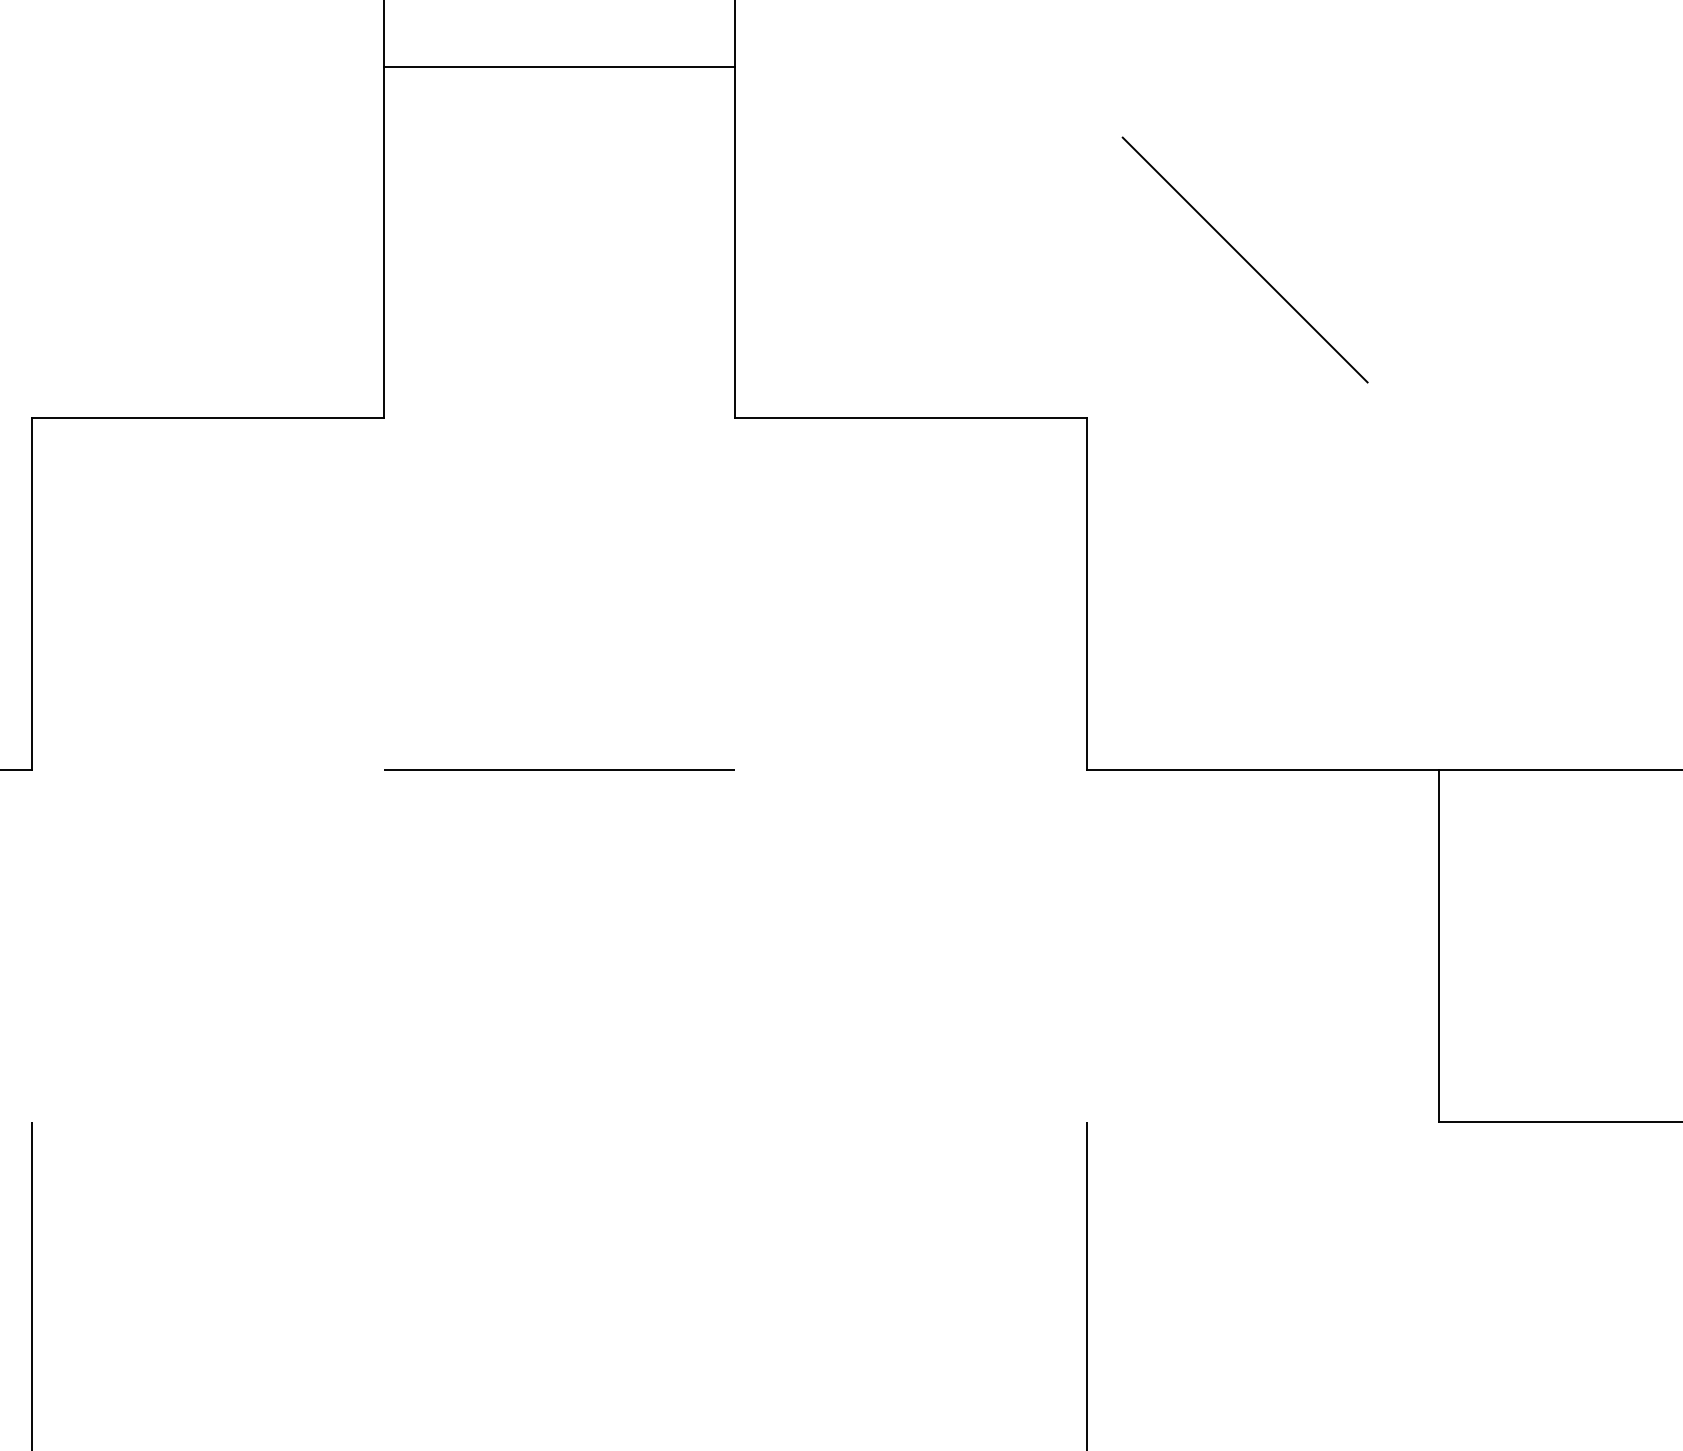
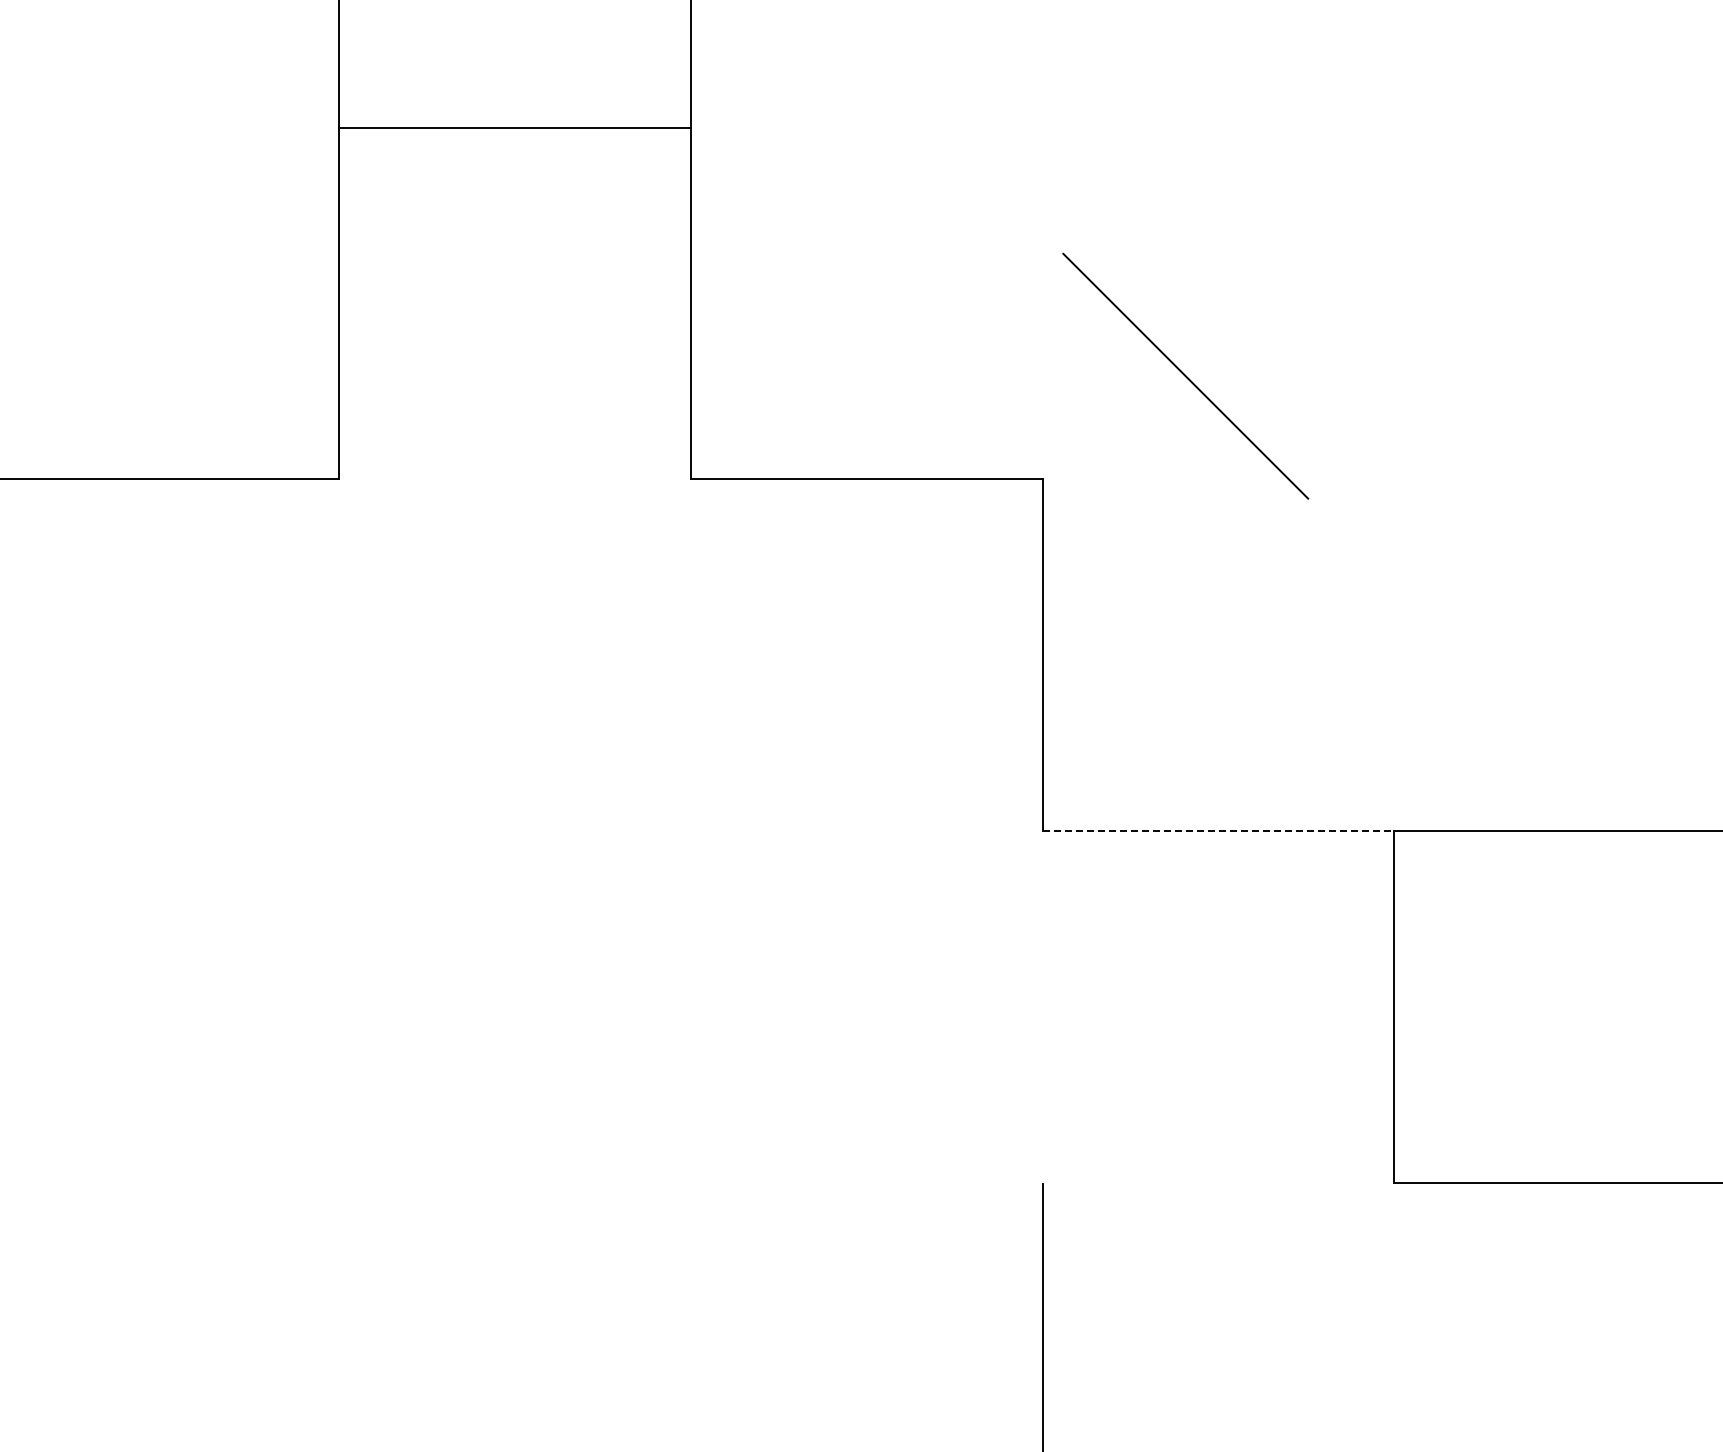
line: (1244, 259) -> (1185, 375), moved
line: (558, 769) -> (514, 830), removed
line: (1262, 770) -> (1218, 831), solid -> dashed

